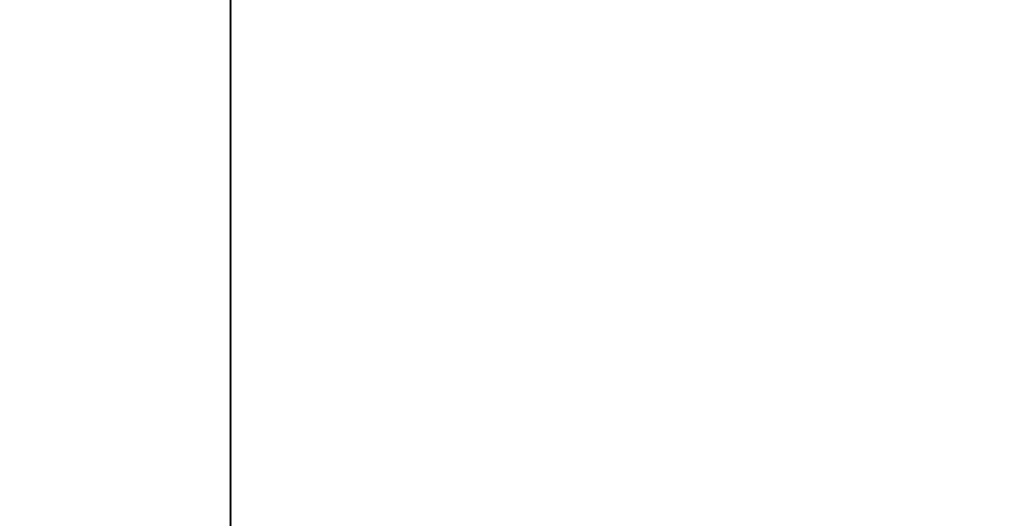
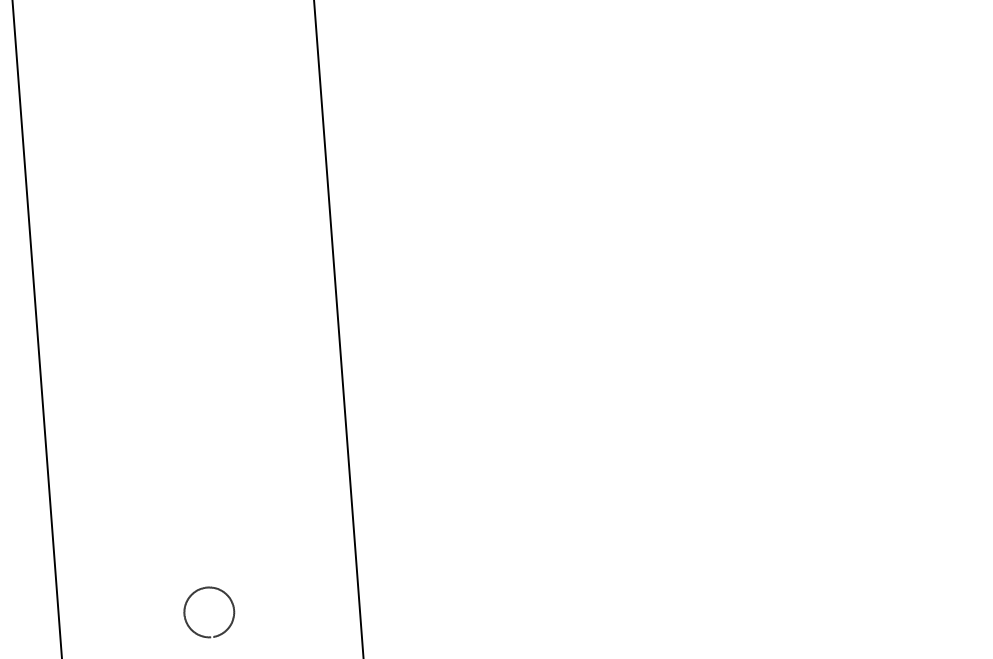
part: (101, 471) -> (193, 595), added

